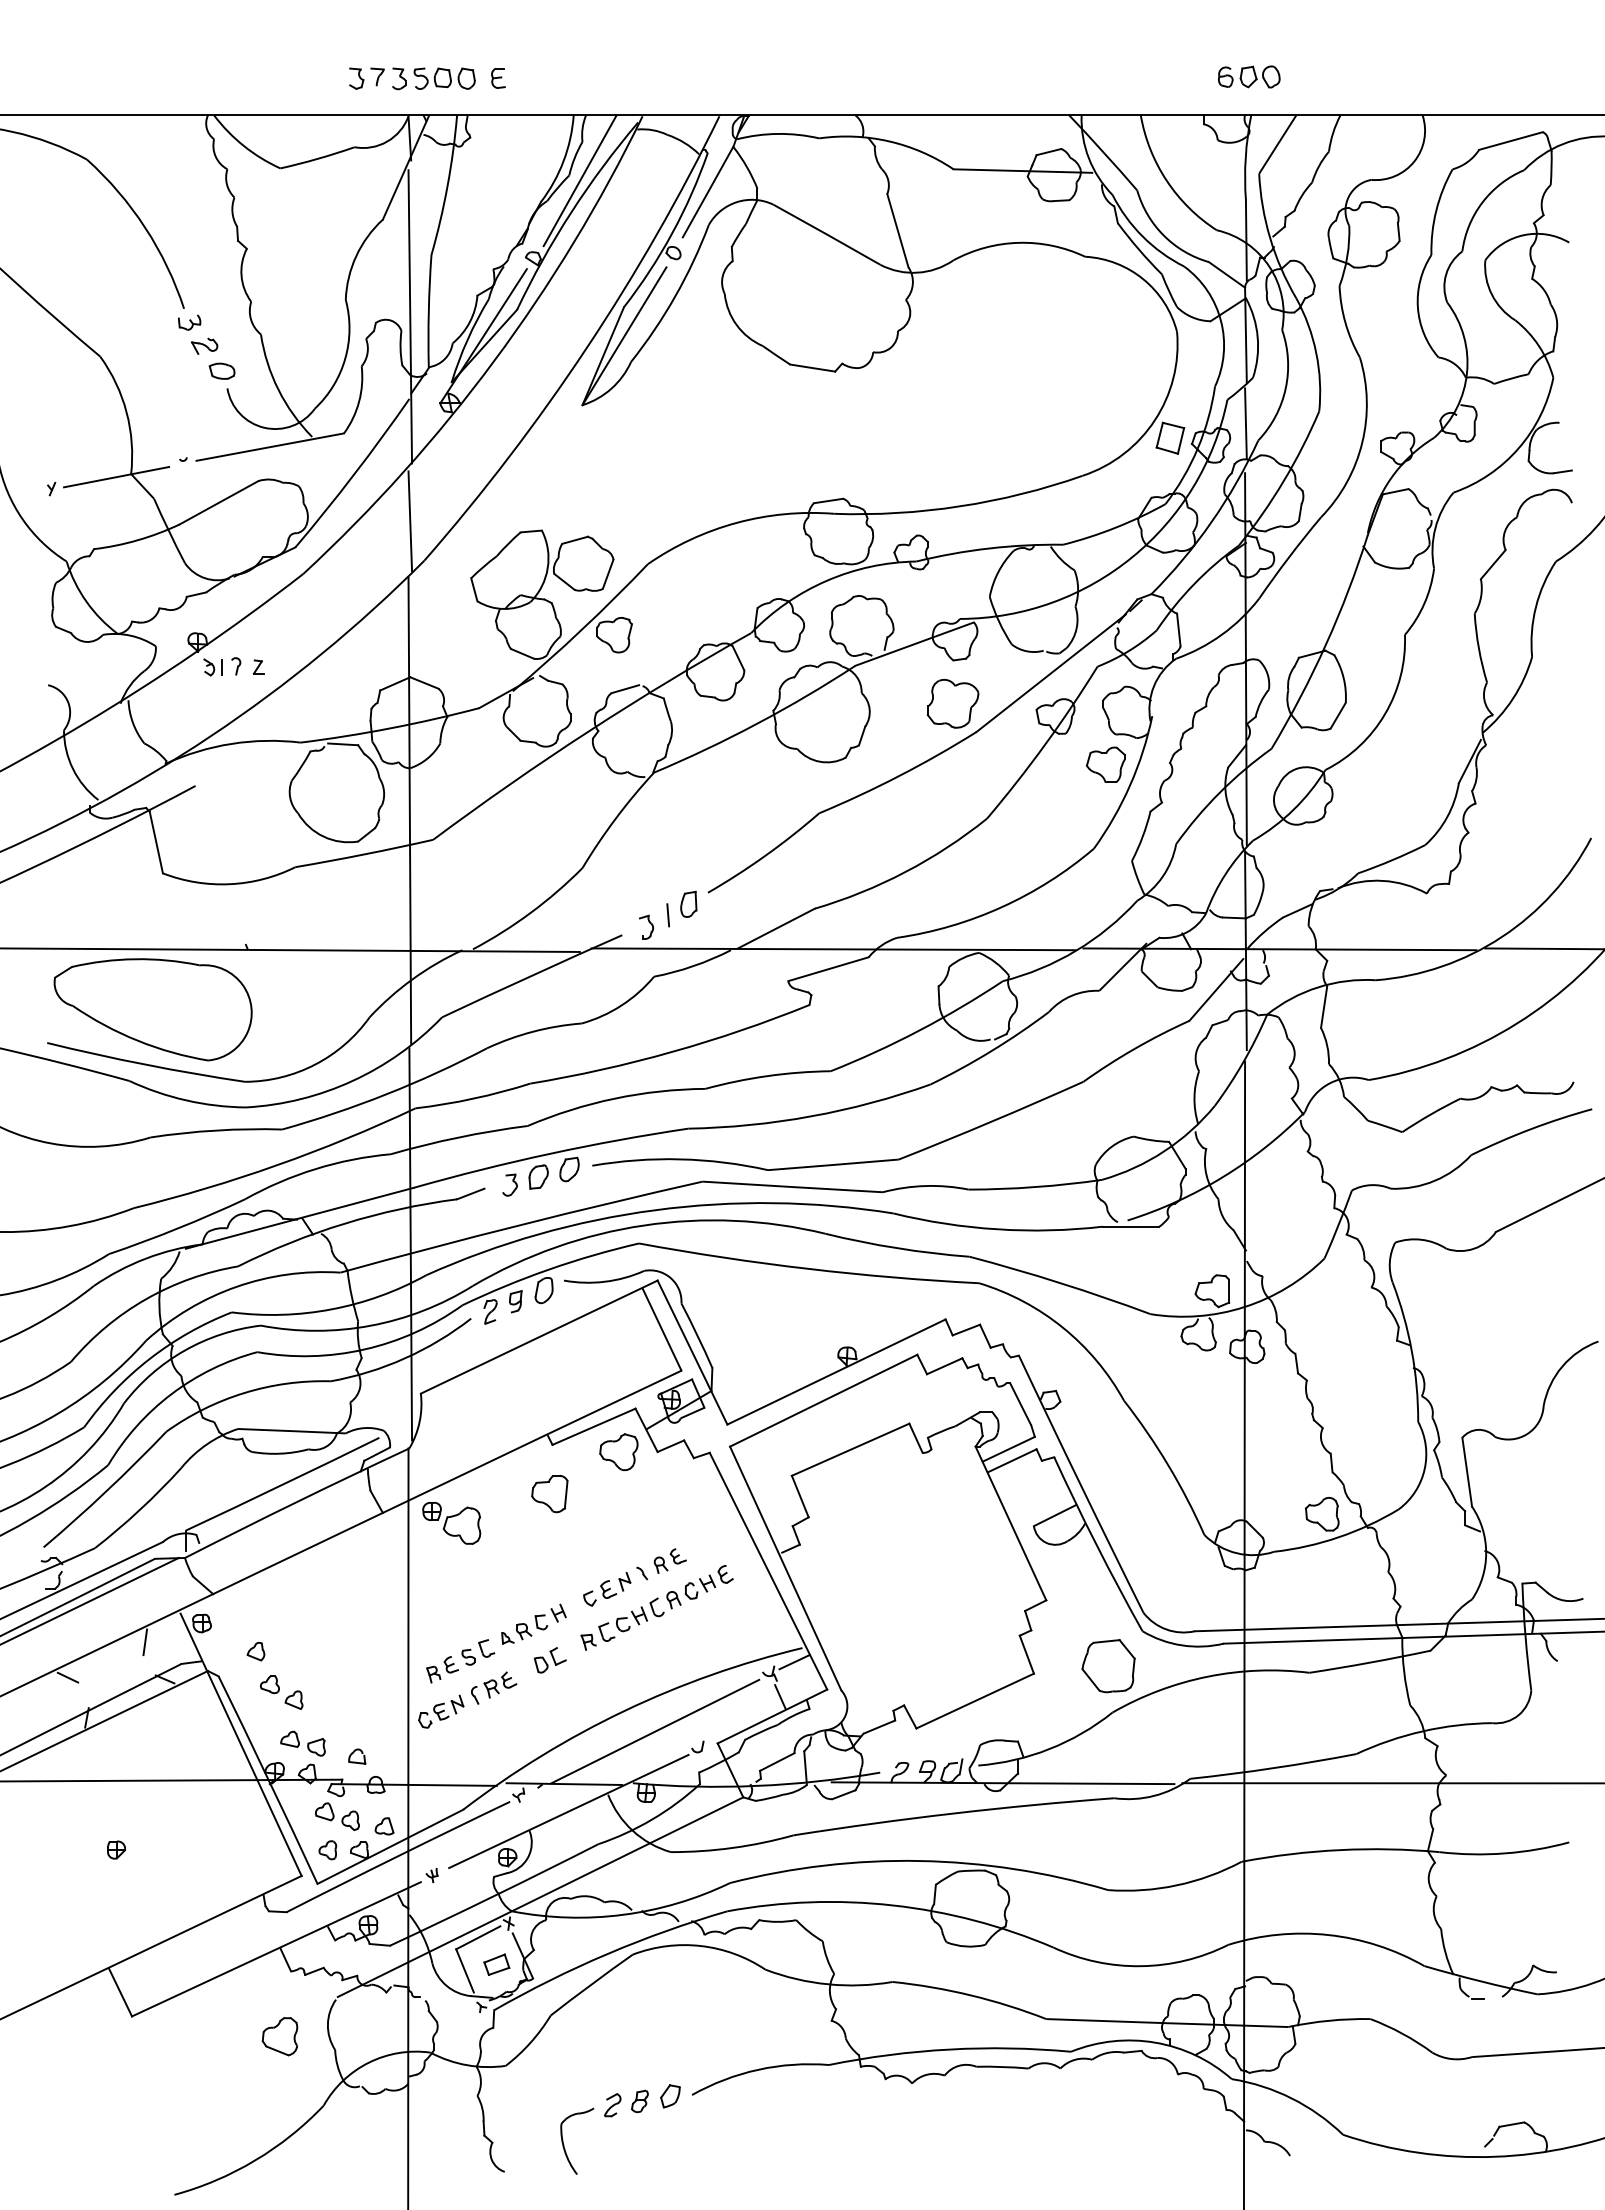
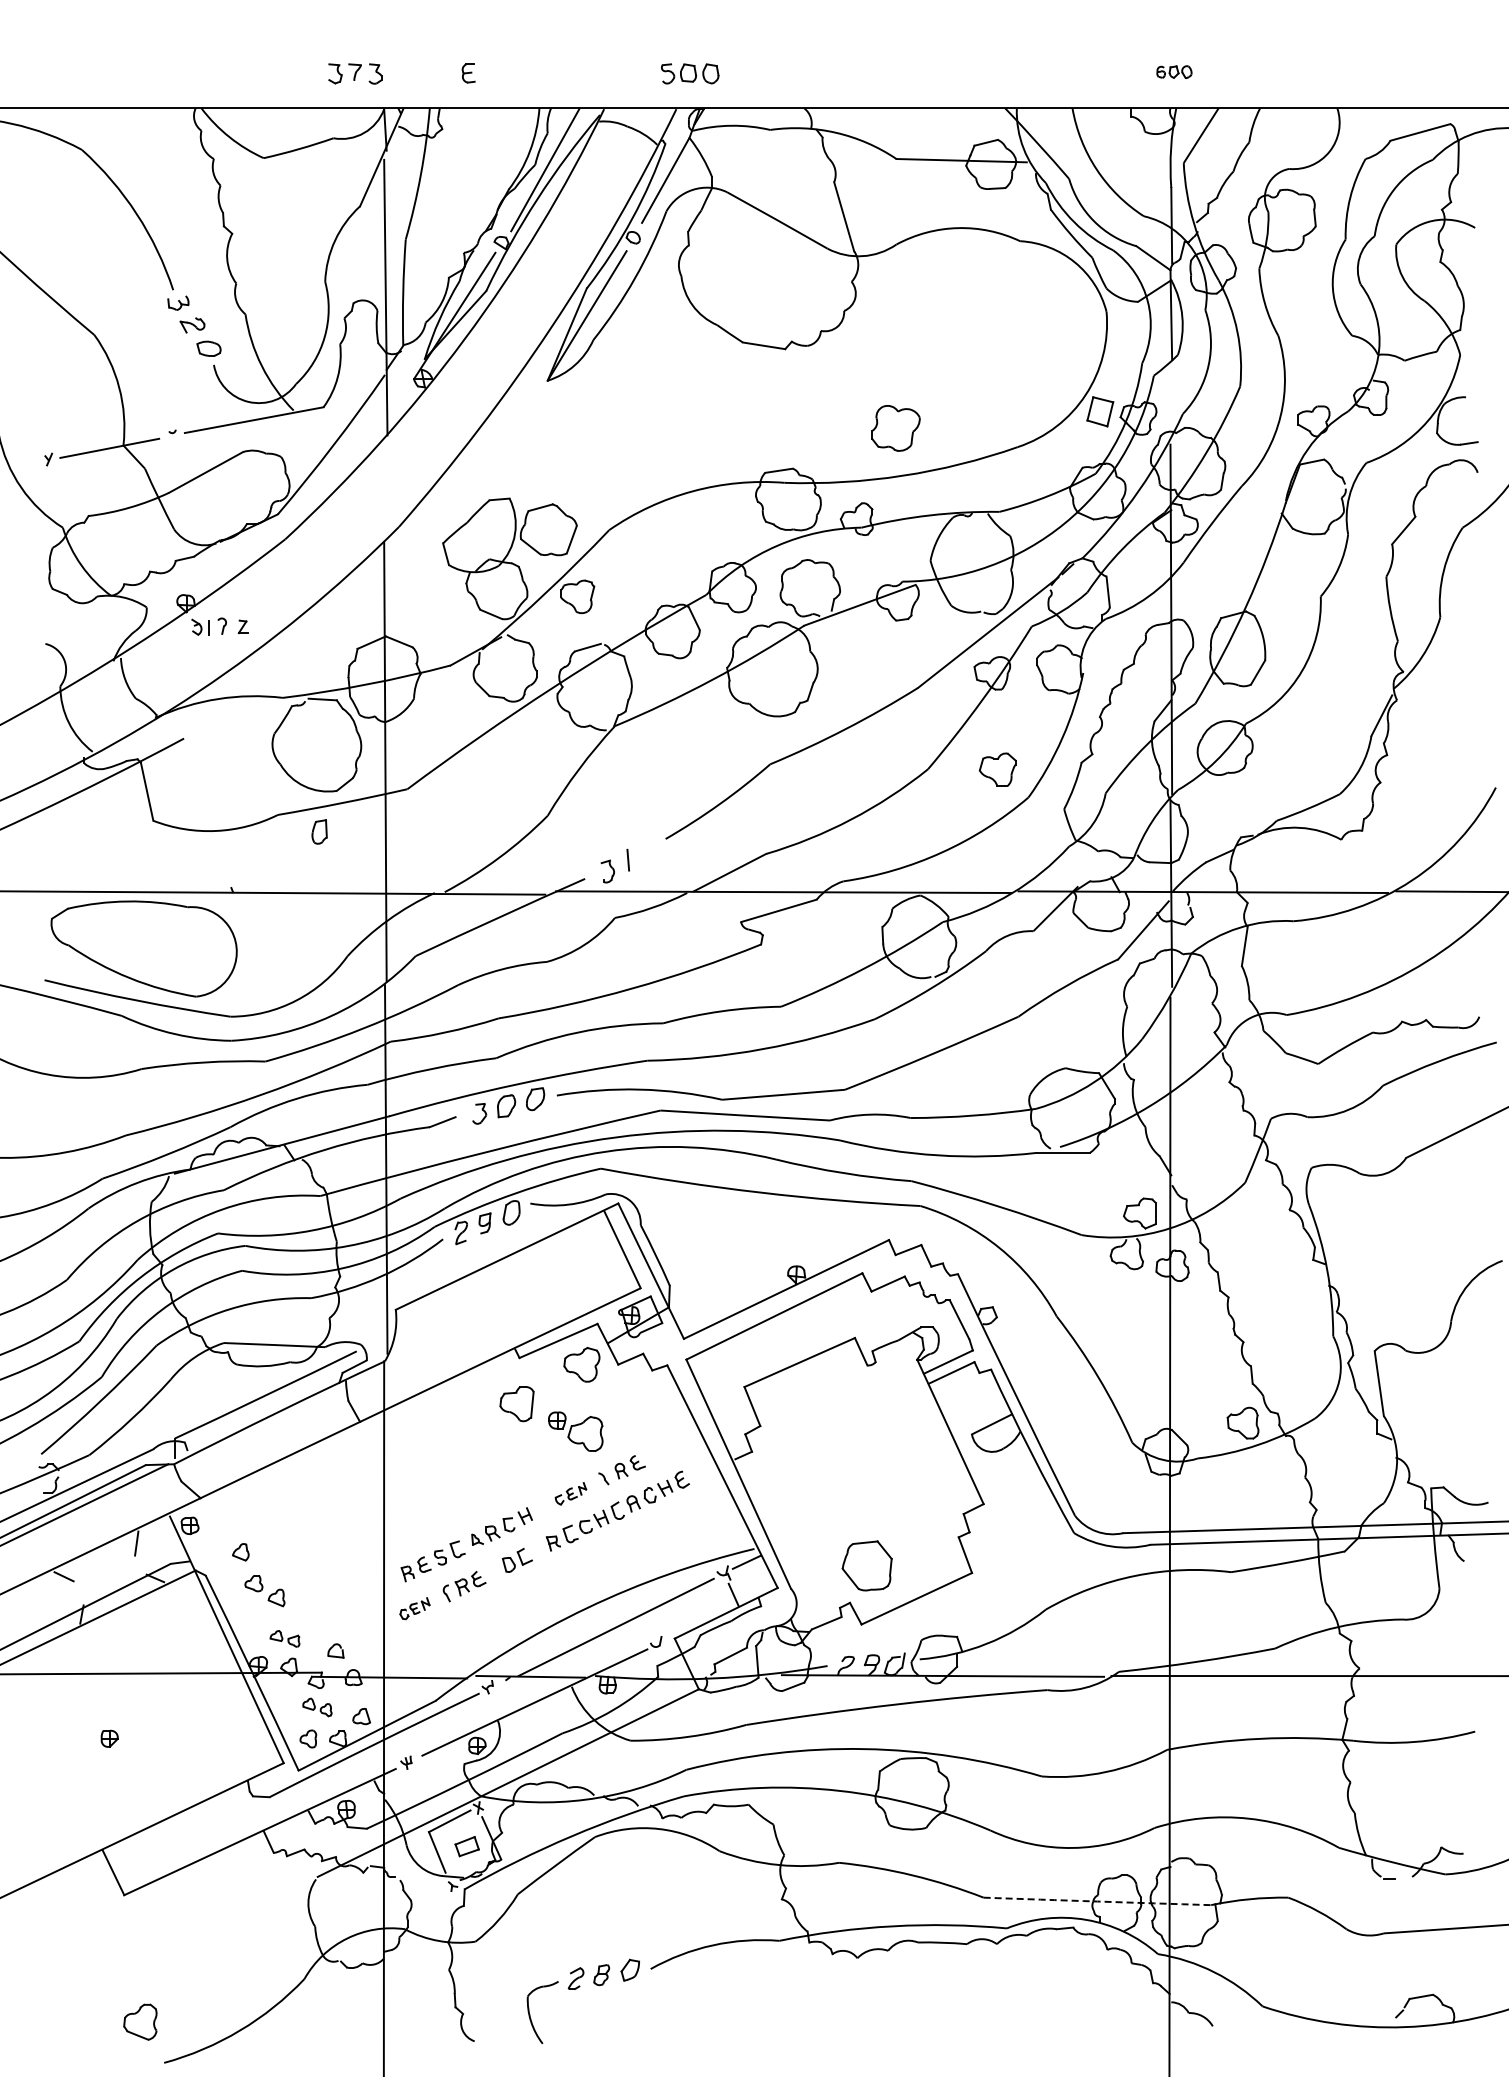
part: (1249, 76) -> (1174, 71), size x0.6
part: (445, 78) -> (690, 73), moved
line: (1246, 423) -> (1171, 397), removed
line: (409, 520) -> (385, 489), removed
part: (952, 703) -> (895, 428), moved
part: (1105, 764) -> (997, 769), moved
part: (688, 903) -> (319, 831), moved
part: (451, 1523) -> (575, 1431), moved
part: (606, 1589) -> (570, 1493), size x0.7
part: (1107, 1665) -> (866, 1565), moved
part: (440, 1711) -> (414, 1608), size x0.7
part: (302, 1743) -> (284, 1638), size x0.7
part: (337, 1816) -> (317, 1707), size x0.7
arc: (1167, 2023) -> (1097, 1901), solid -> dashed
part: (280, 2035) -> (140, 2021), moved

